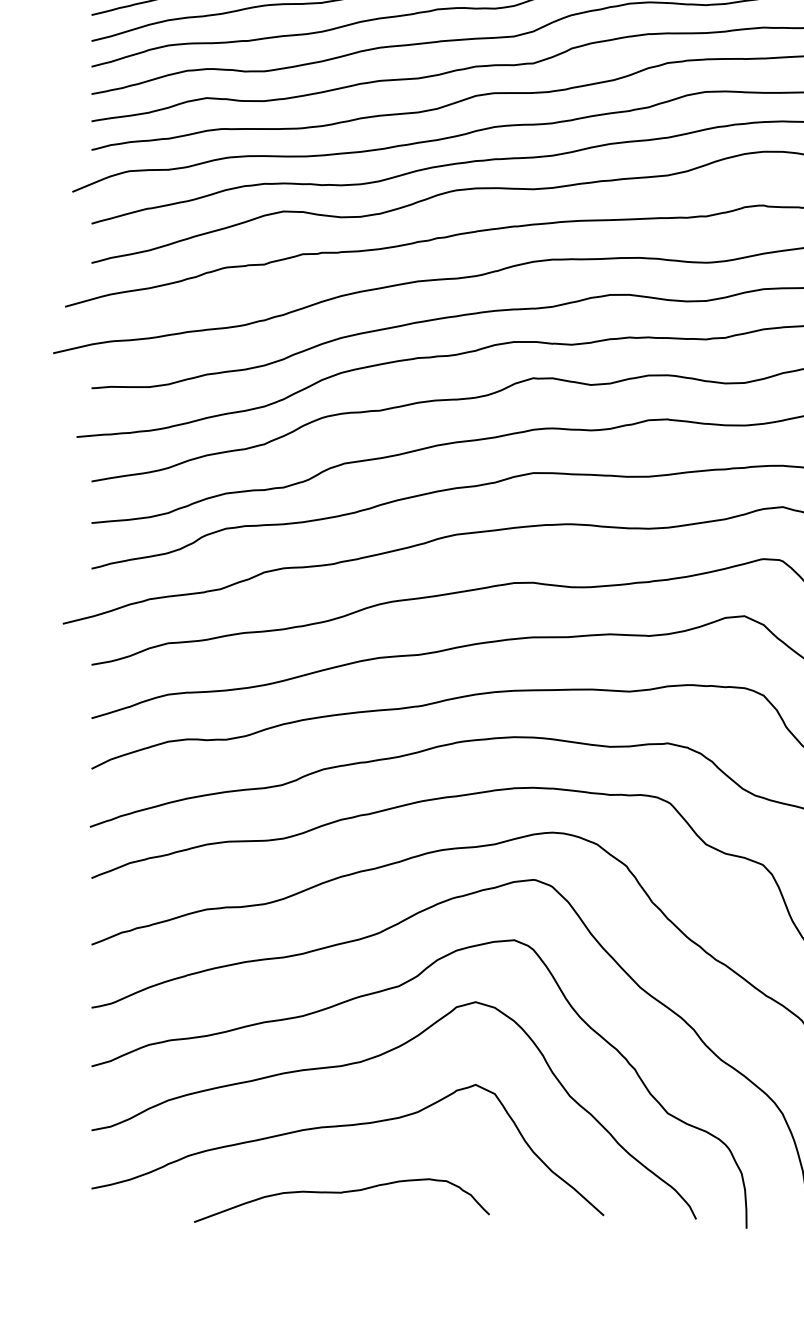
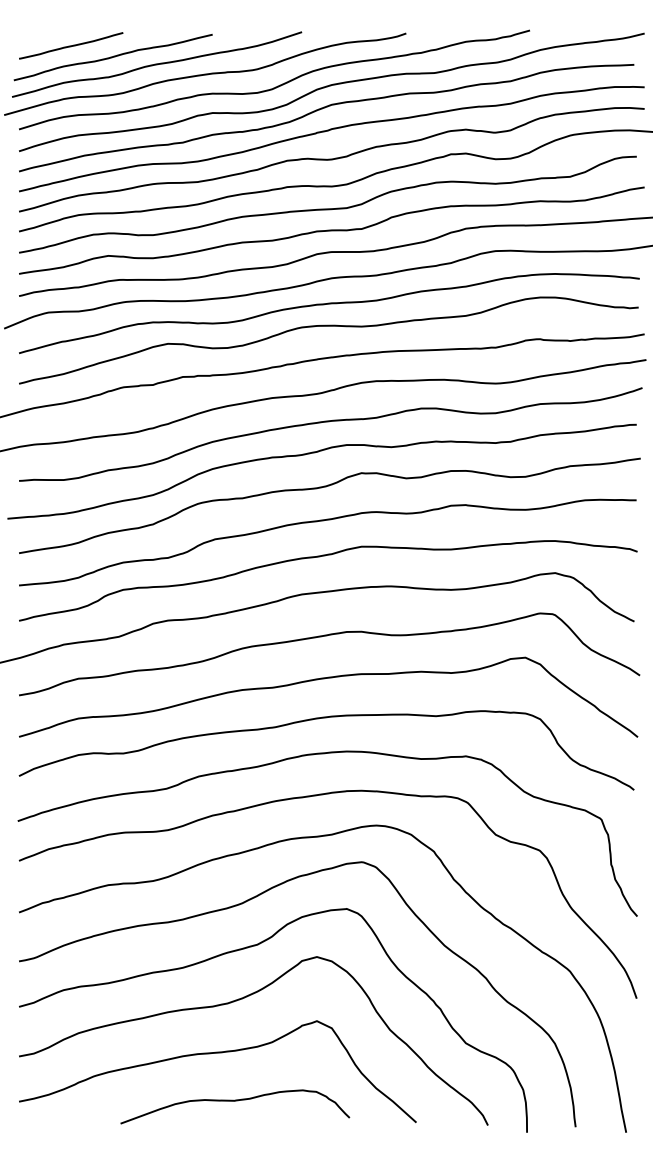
curve: (342, 1193) -> (235, 1101), moved

